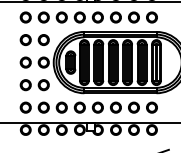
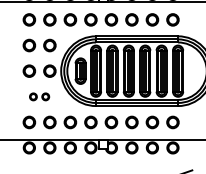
part: (34, 84) -> (39, 96), size x0.6

